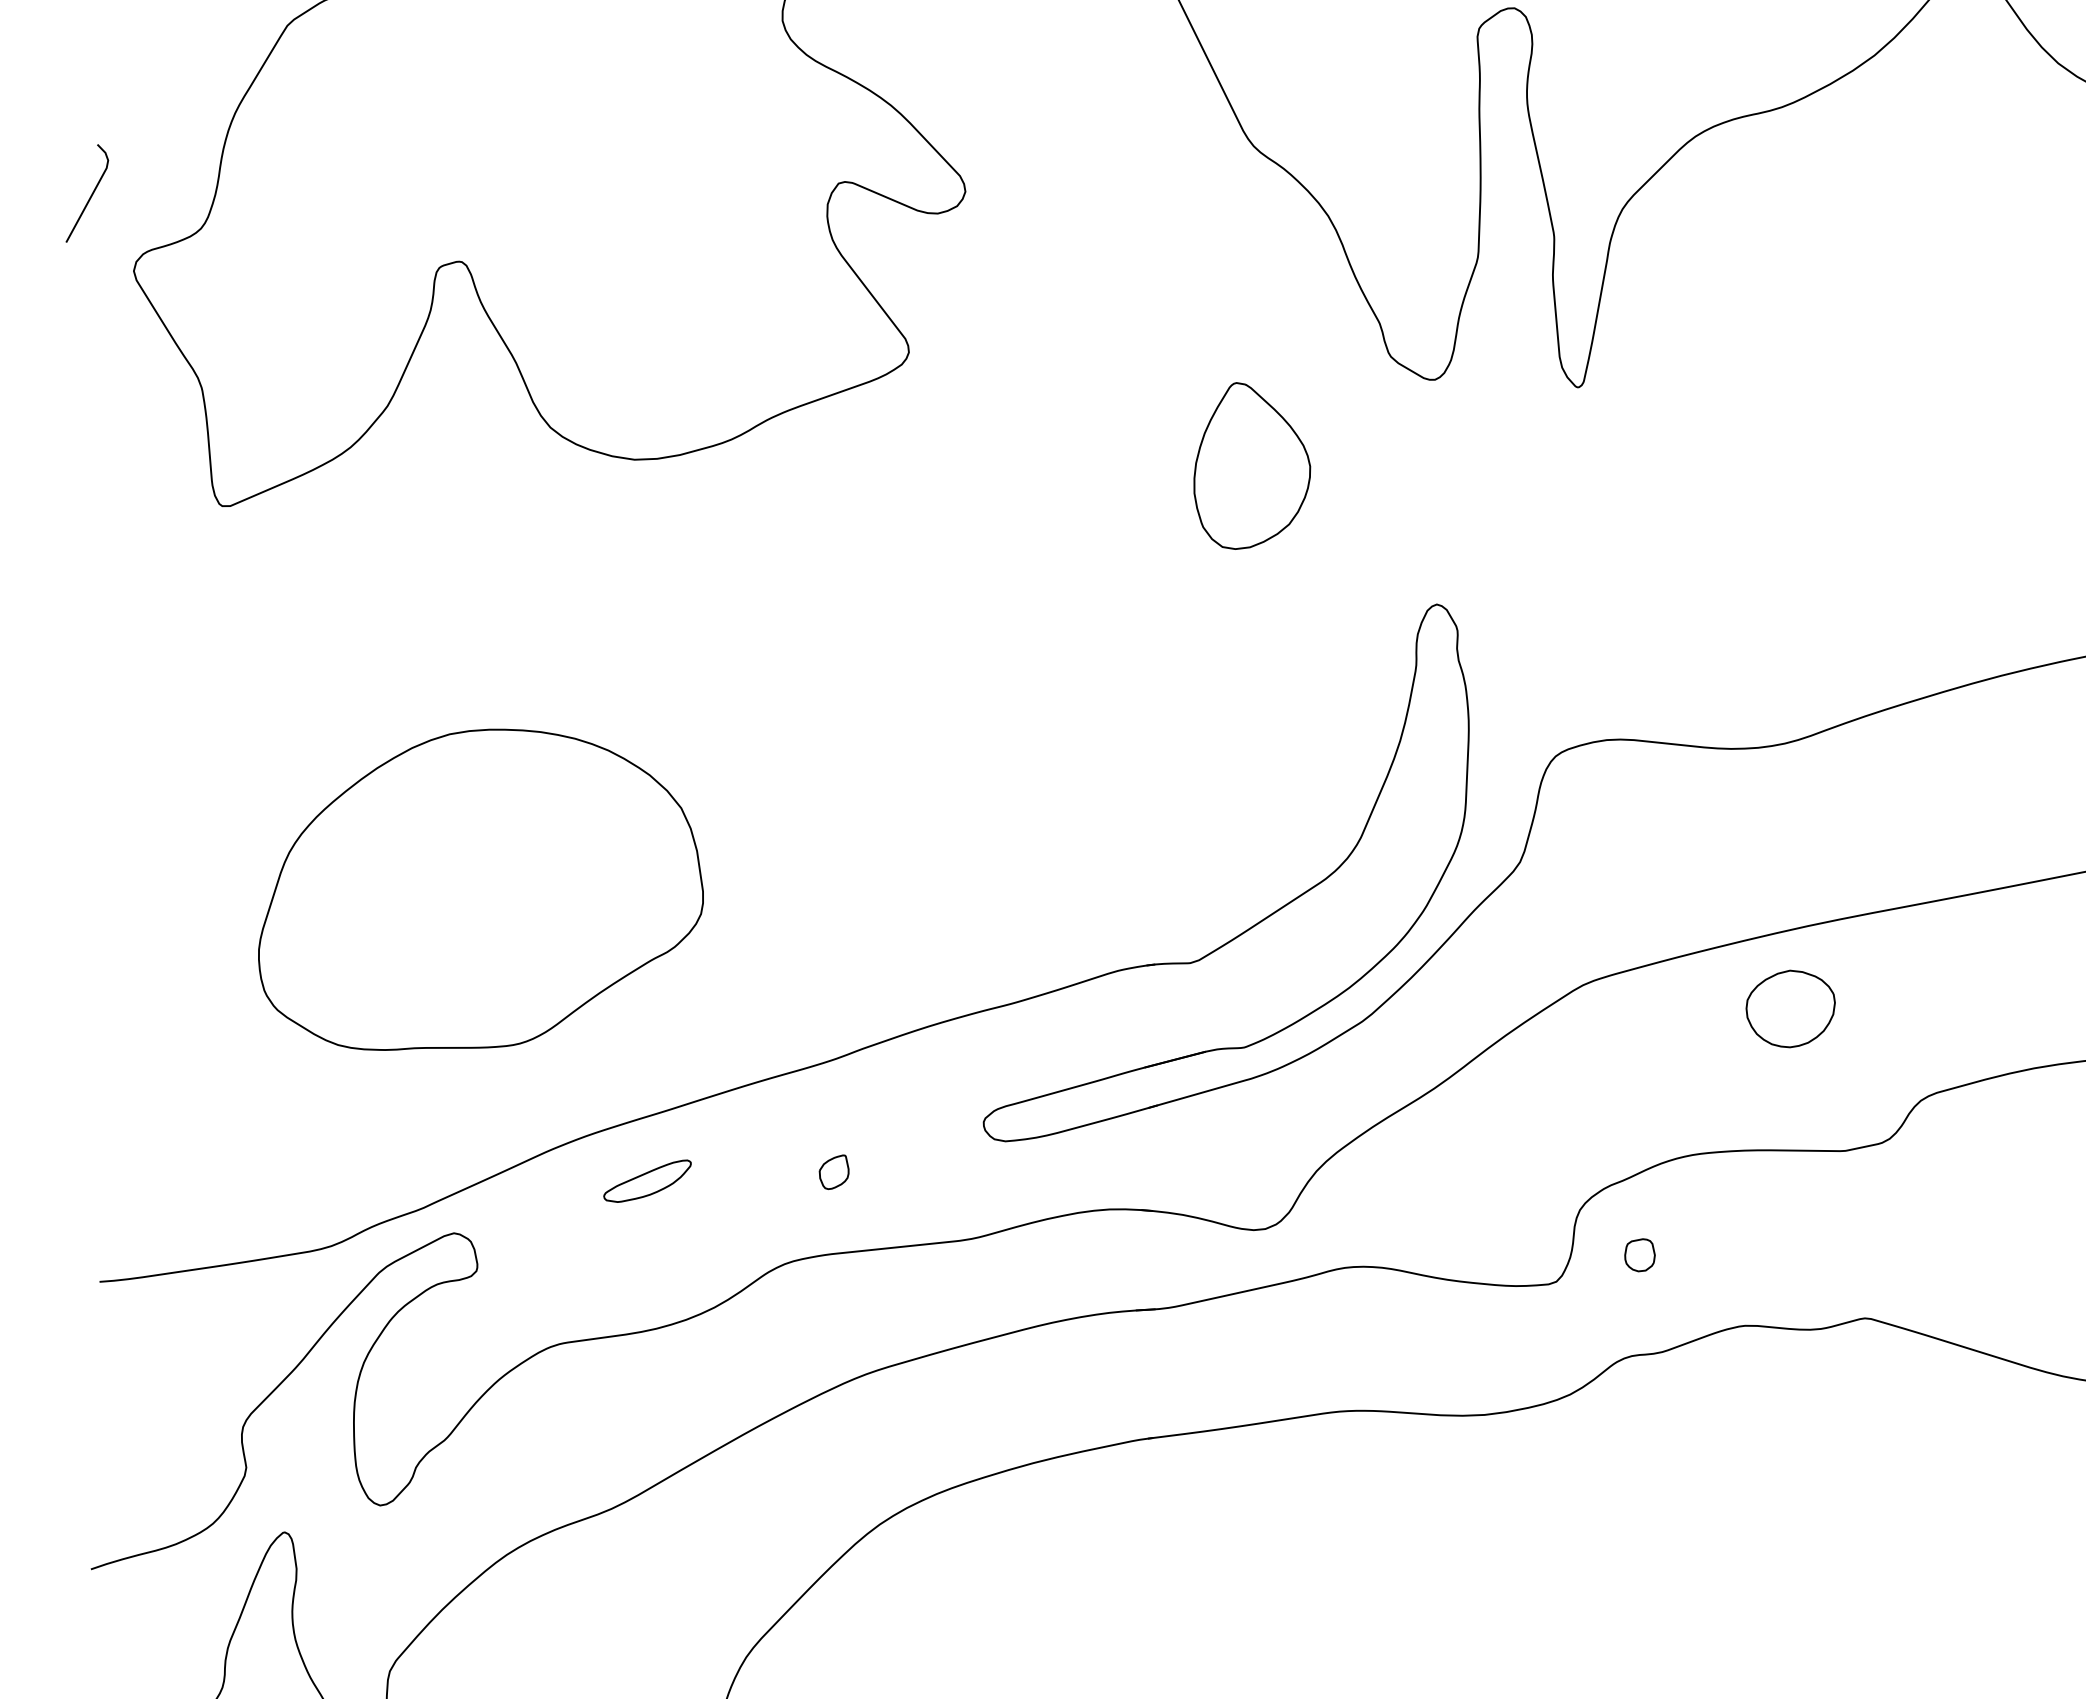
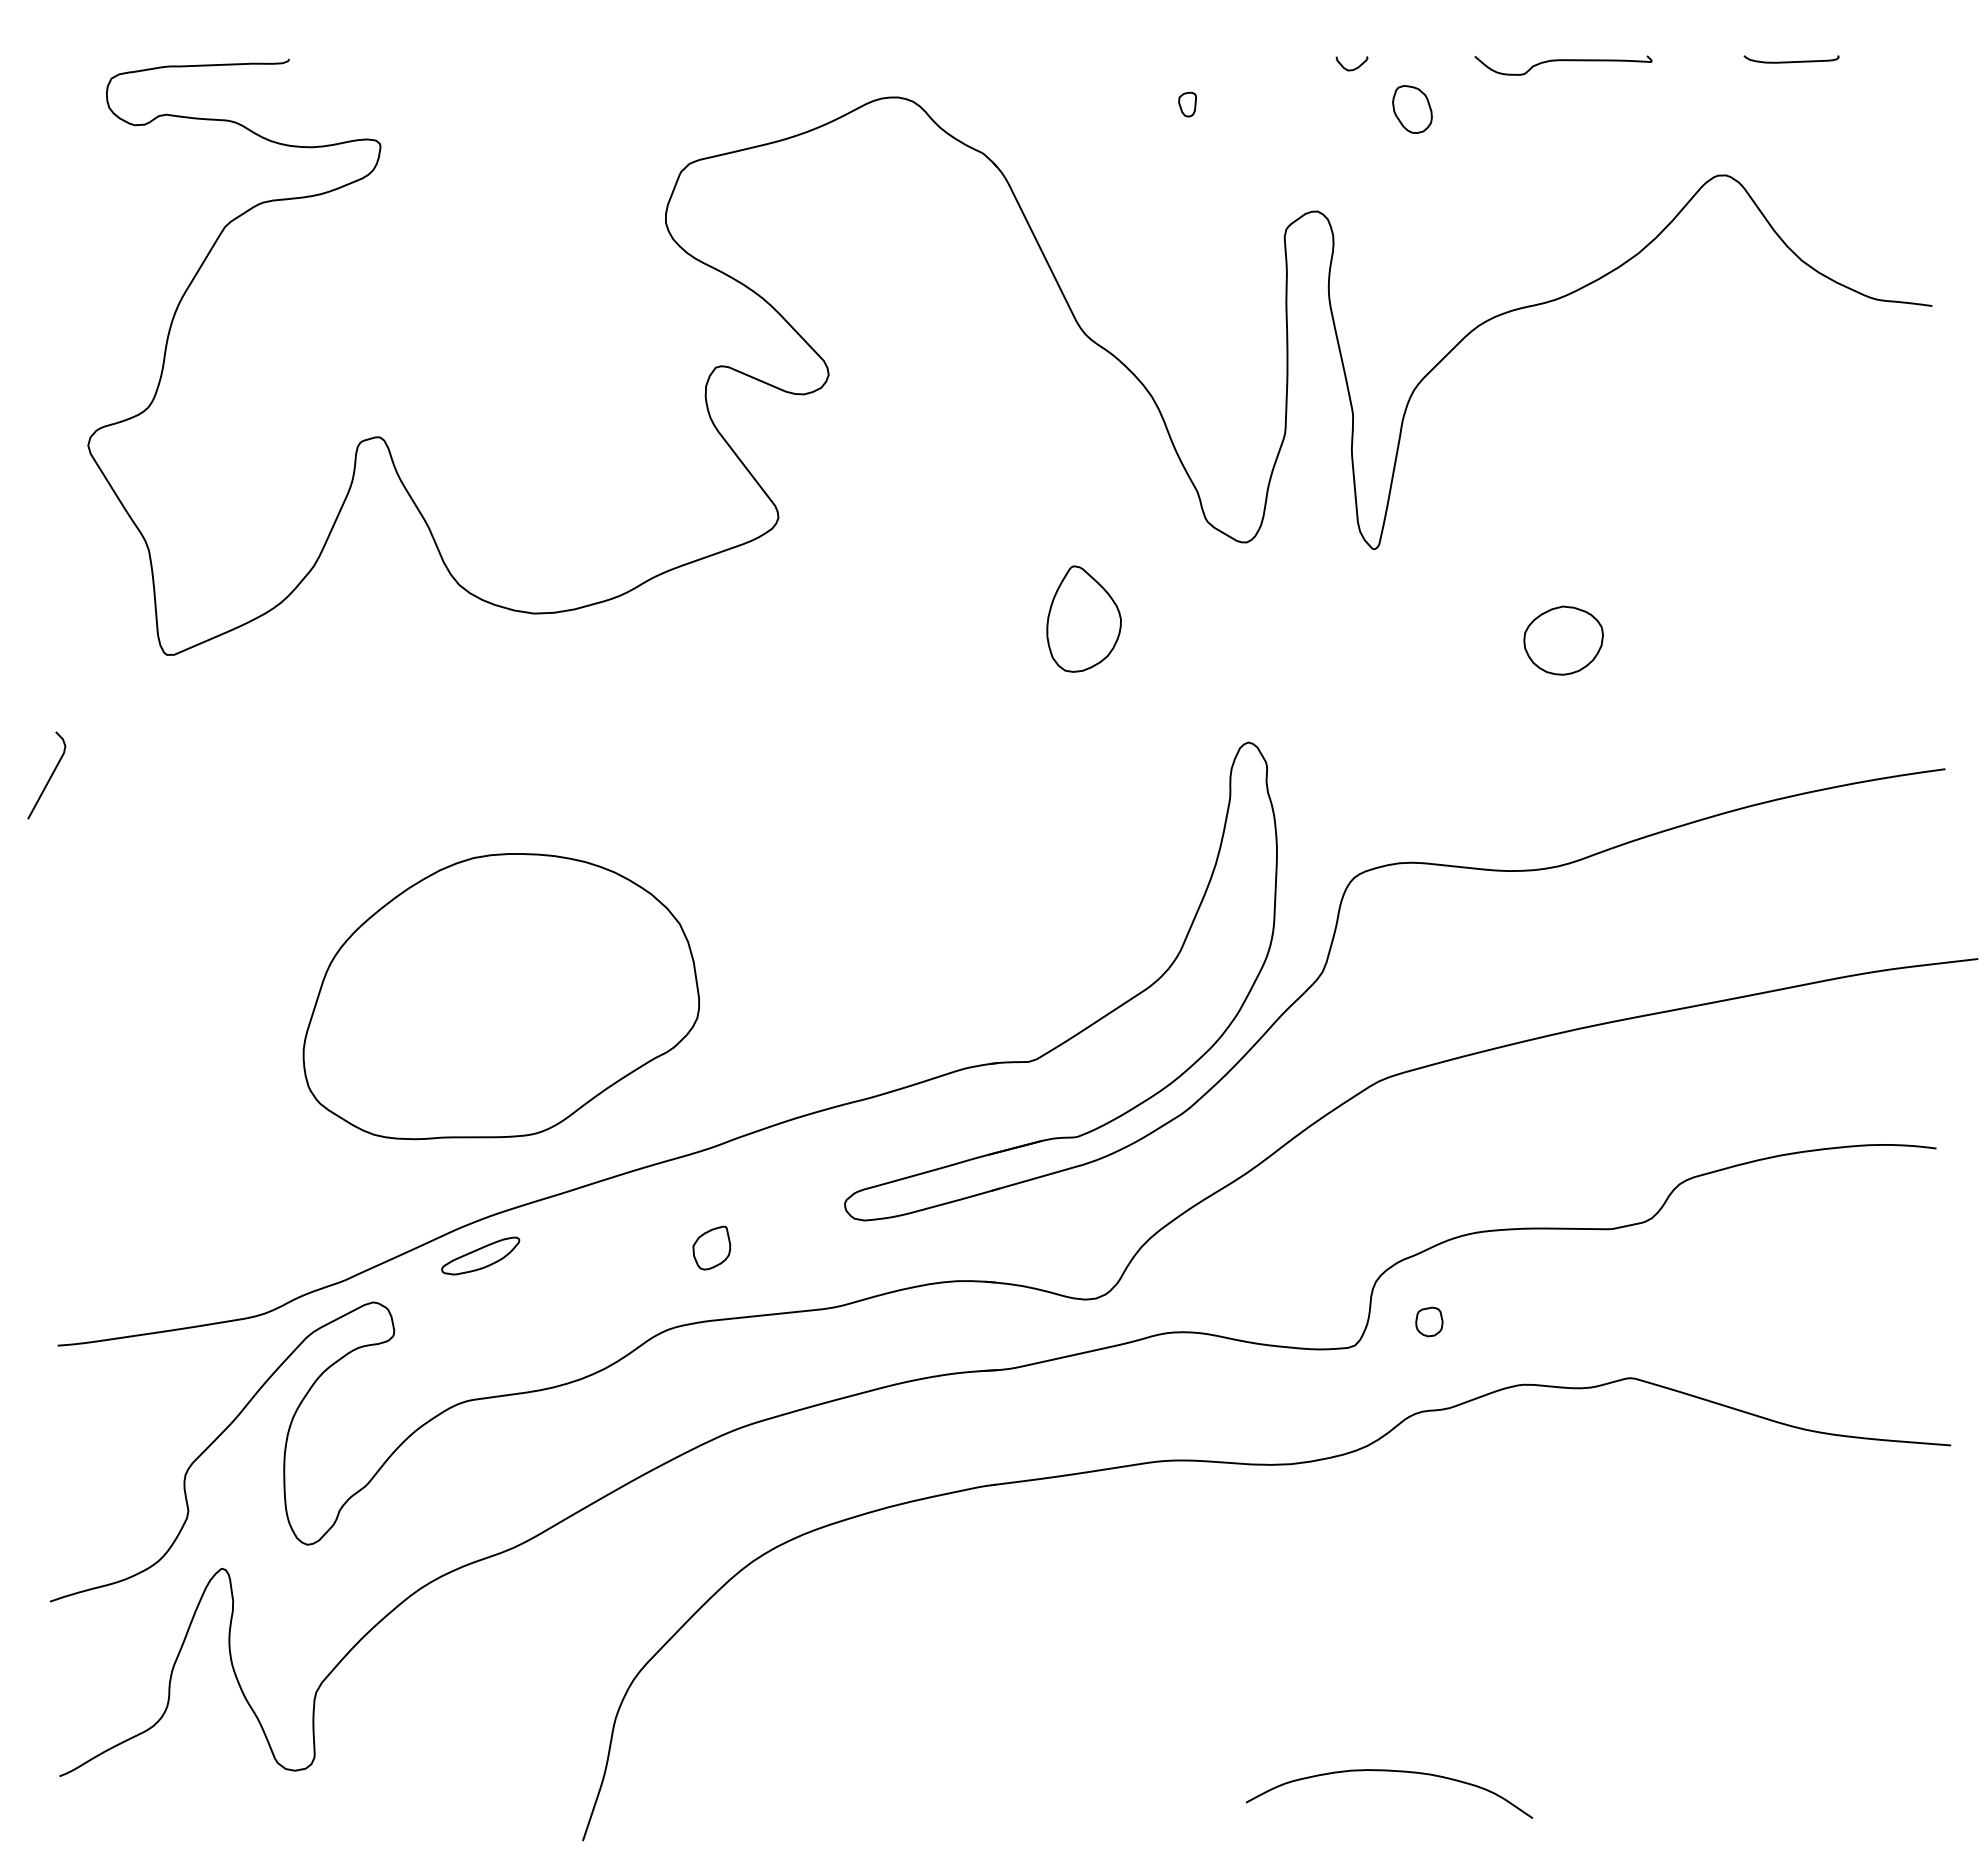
line: (90, 195) -> (49, 777), moved
part: (1251, 465) -> (1083, 618), size x0.71
part: (480, 889) -> (500, 996), moved
part: (1790, 1008) -> (1563, 640), moved
part: (833, 1171) -> (711, 1247), size x1.43
part: (647, 1180) -> (480, 1255), moved

